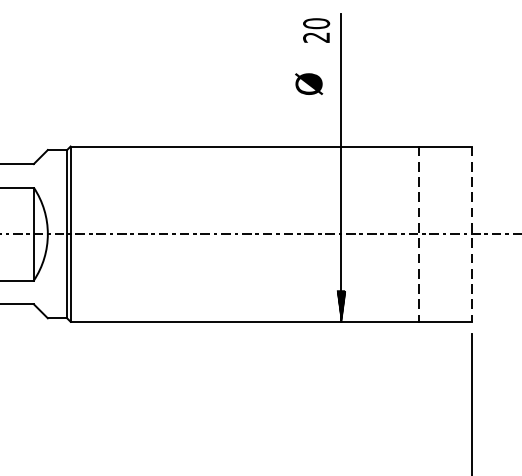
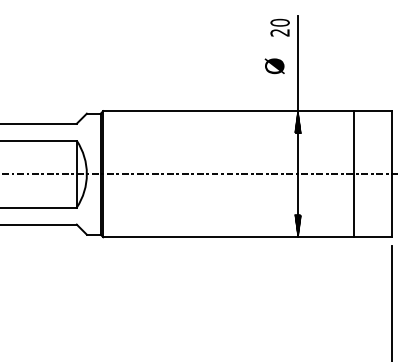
hatch: (340, 162) -> (297, 122), added
line: (419, 234) -> (354, 174), dashed -> solid
line: (471, 234) -> (391, 174), dashed -> solid

